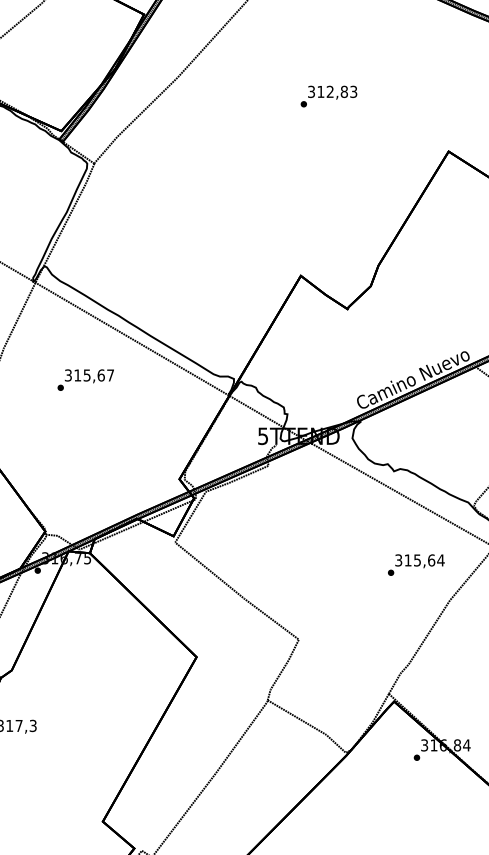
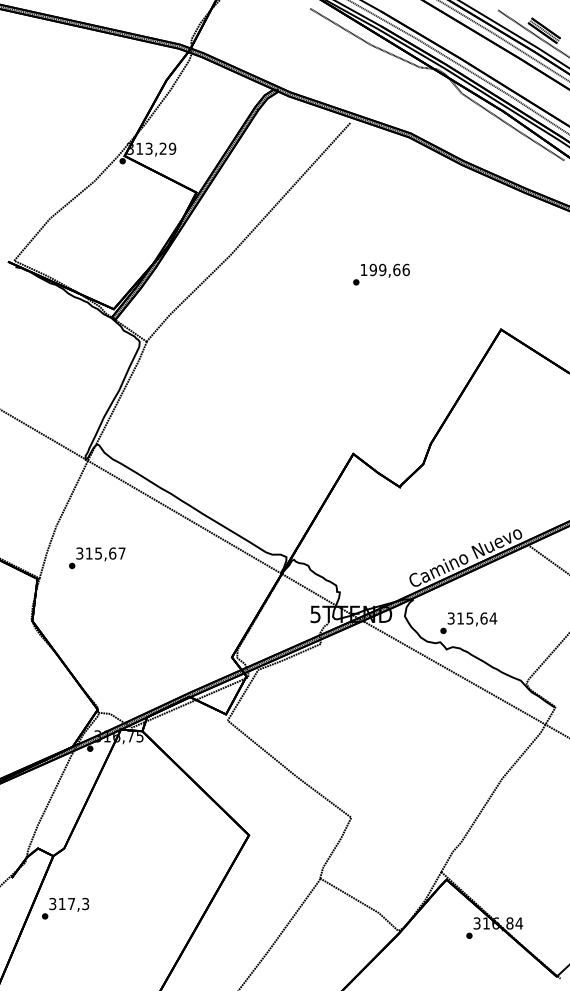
text: (332, 91) -> (384, 269), 312,83 -> 199,66
text: (86, 380) -> (97, 558), moved
text: (416, 564) -> (468, 622), moved

